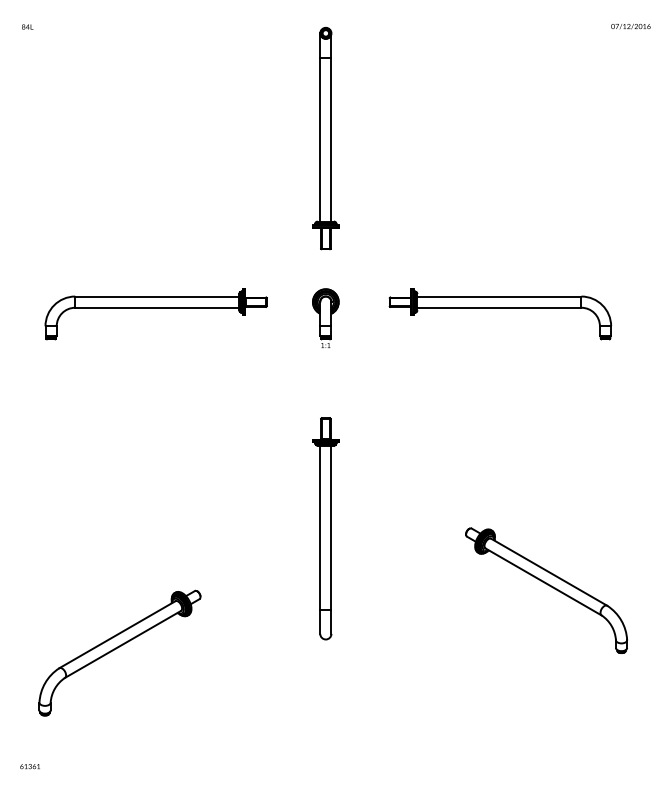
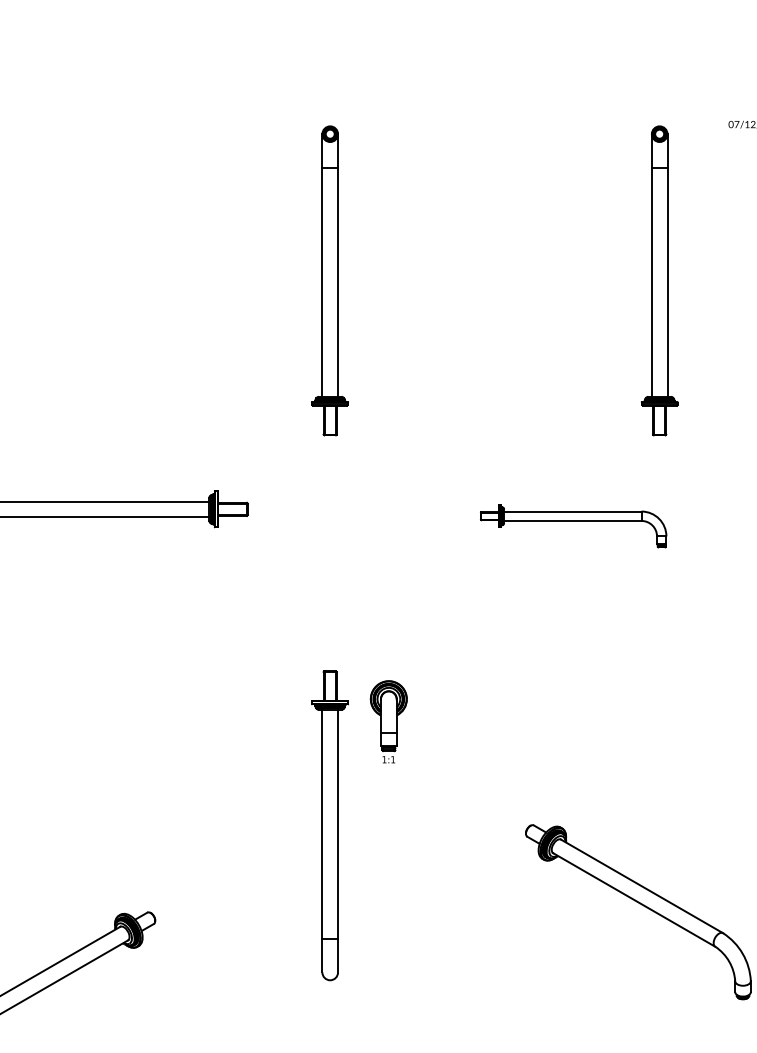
part: (561, 138) -> (659, 280), added
part: (499, 314) -> (572, 526), size x0.6
part: (325, 317) -> (388, 720), moved

